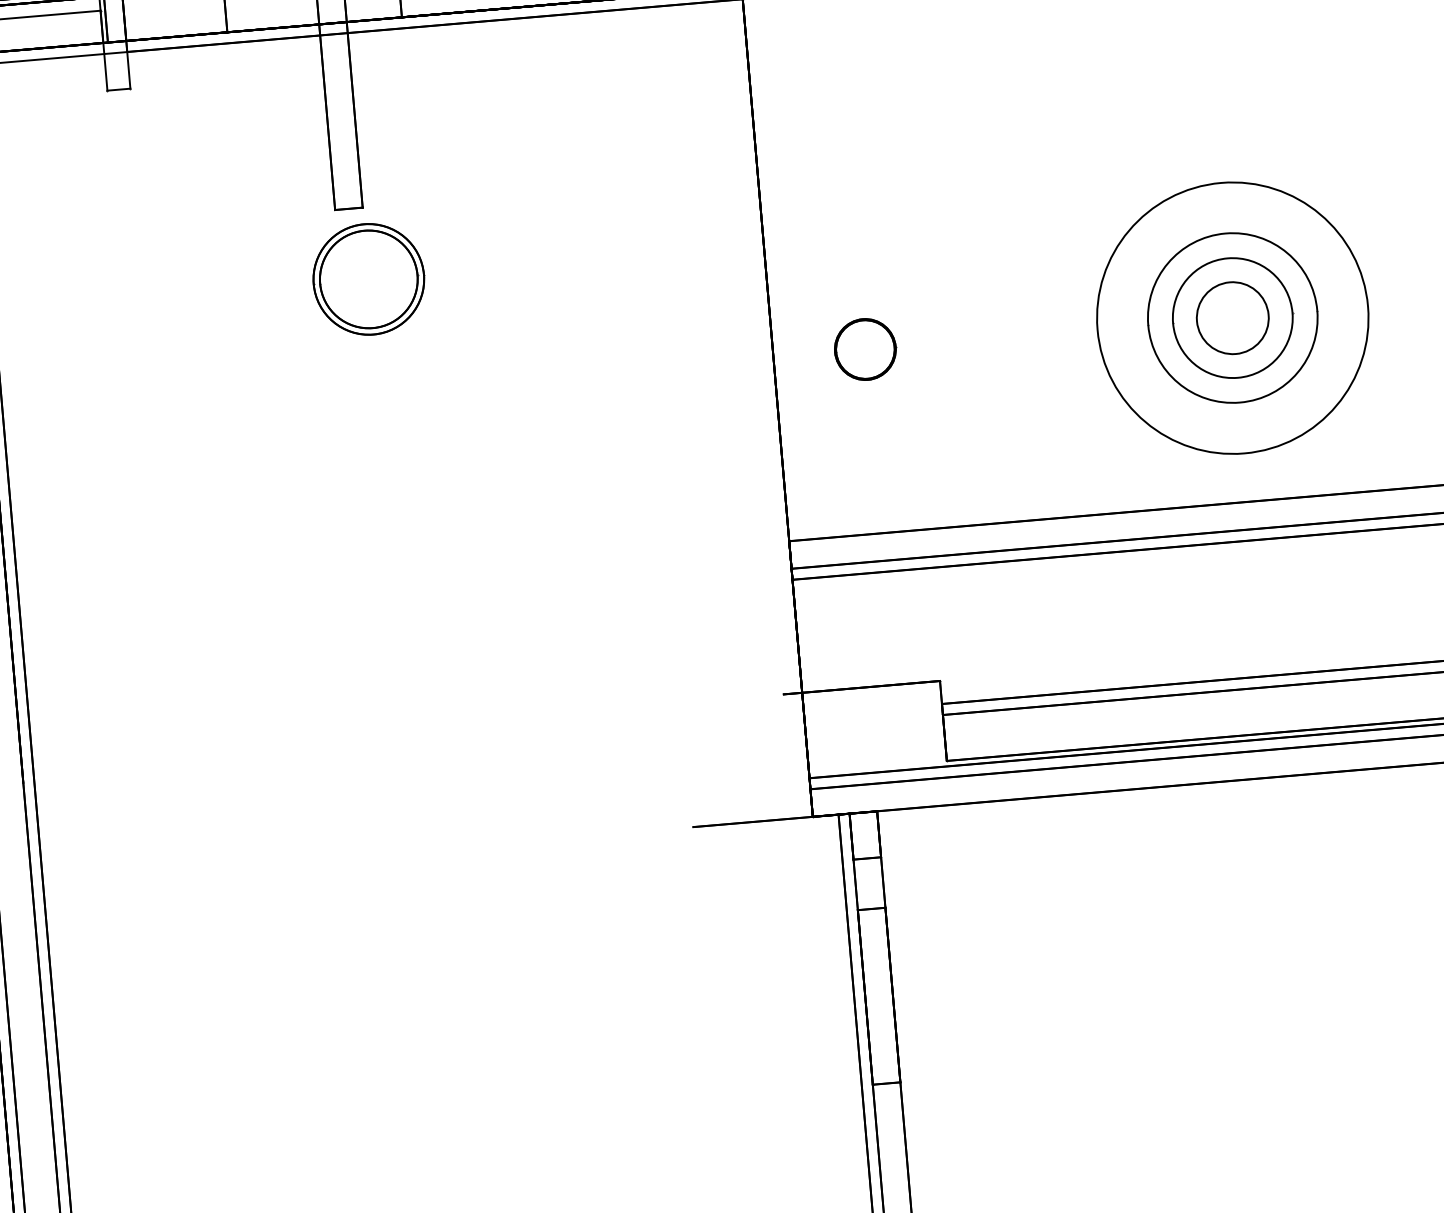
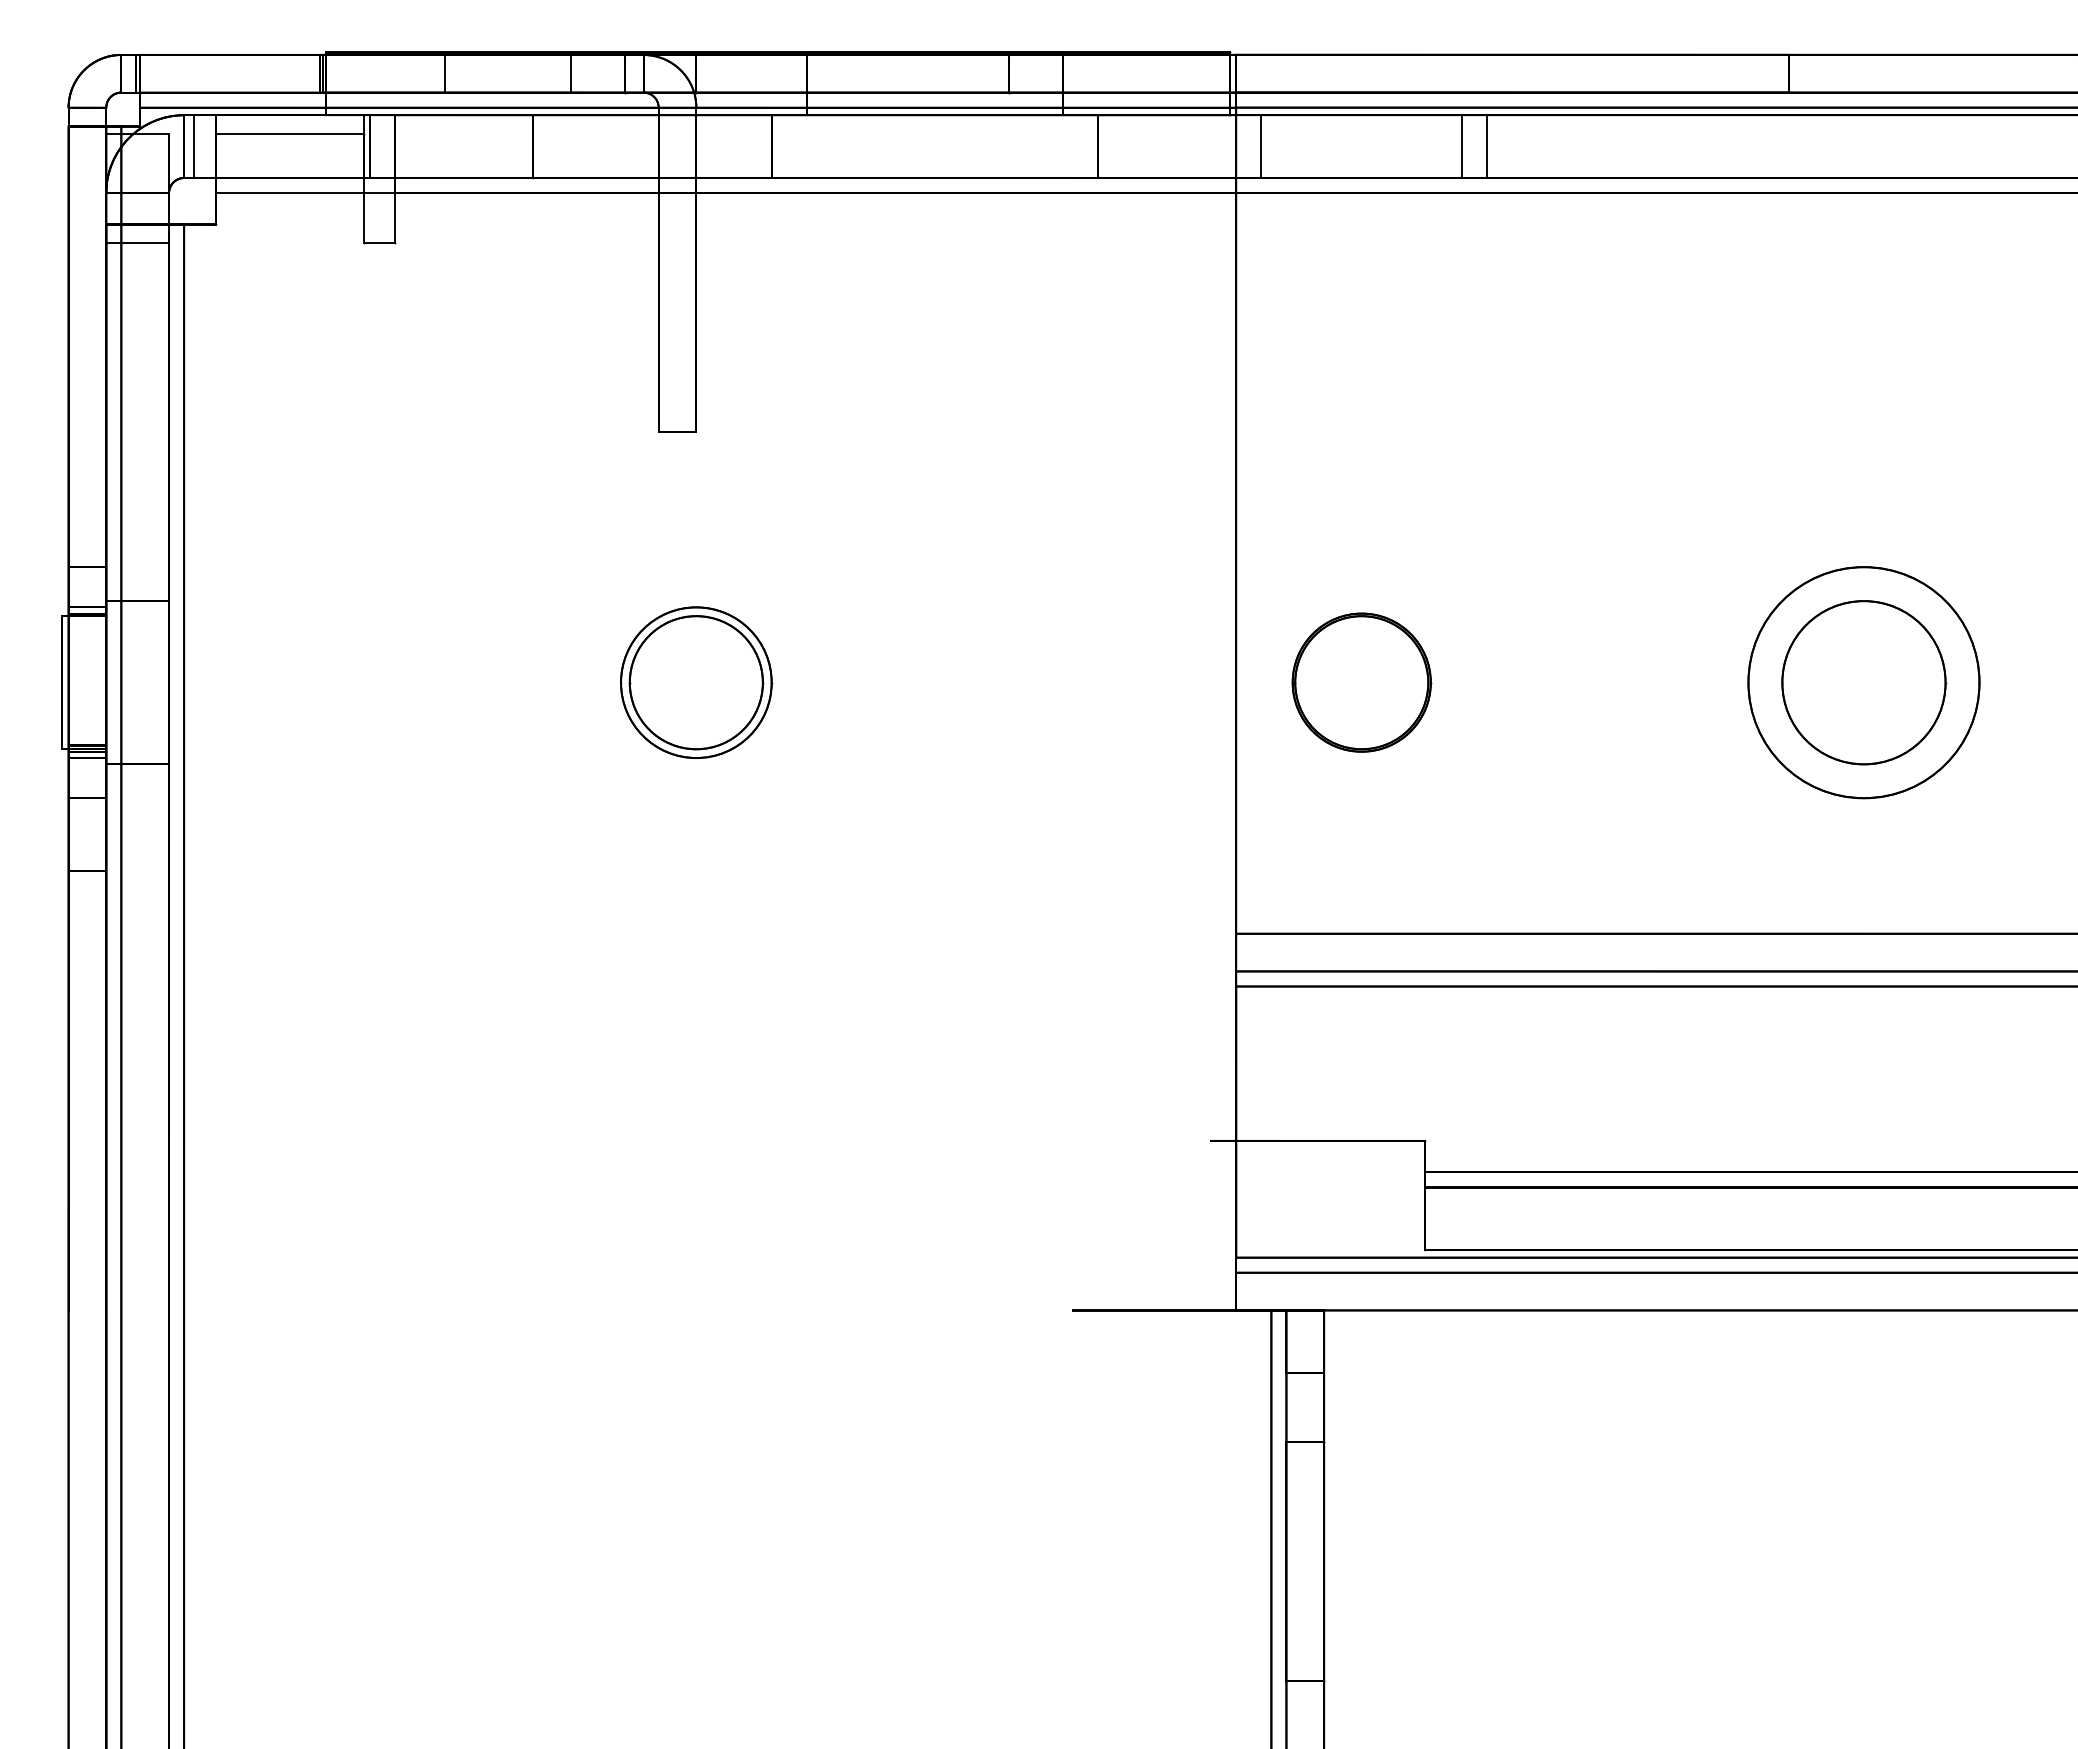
part: (368, 279) -> (696, 682), moved
circle: (1232, 318) -> (1863, 682), size x0.62
circle: (1232, 318) -> (1863, 682), size x1.67
part: (865, 349) -> (1361, 682), size x1.67

